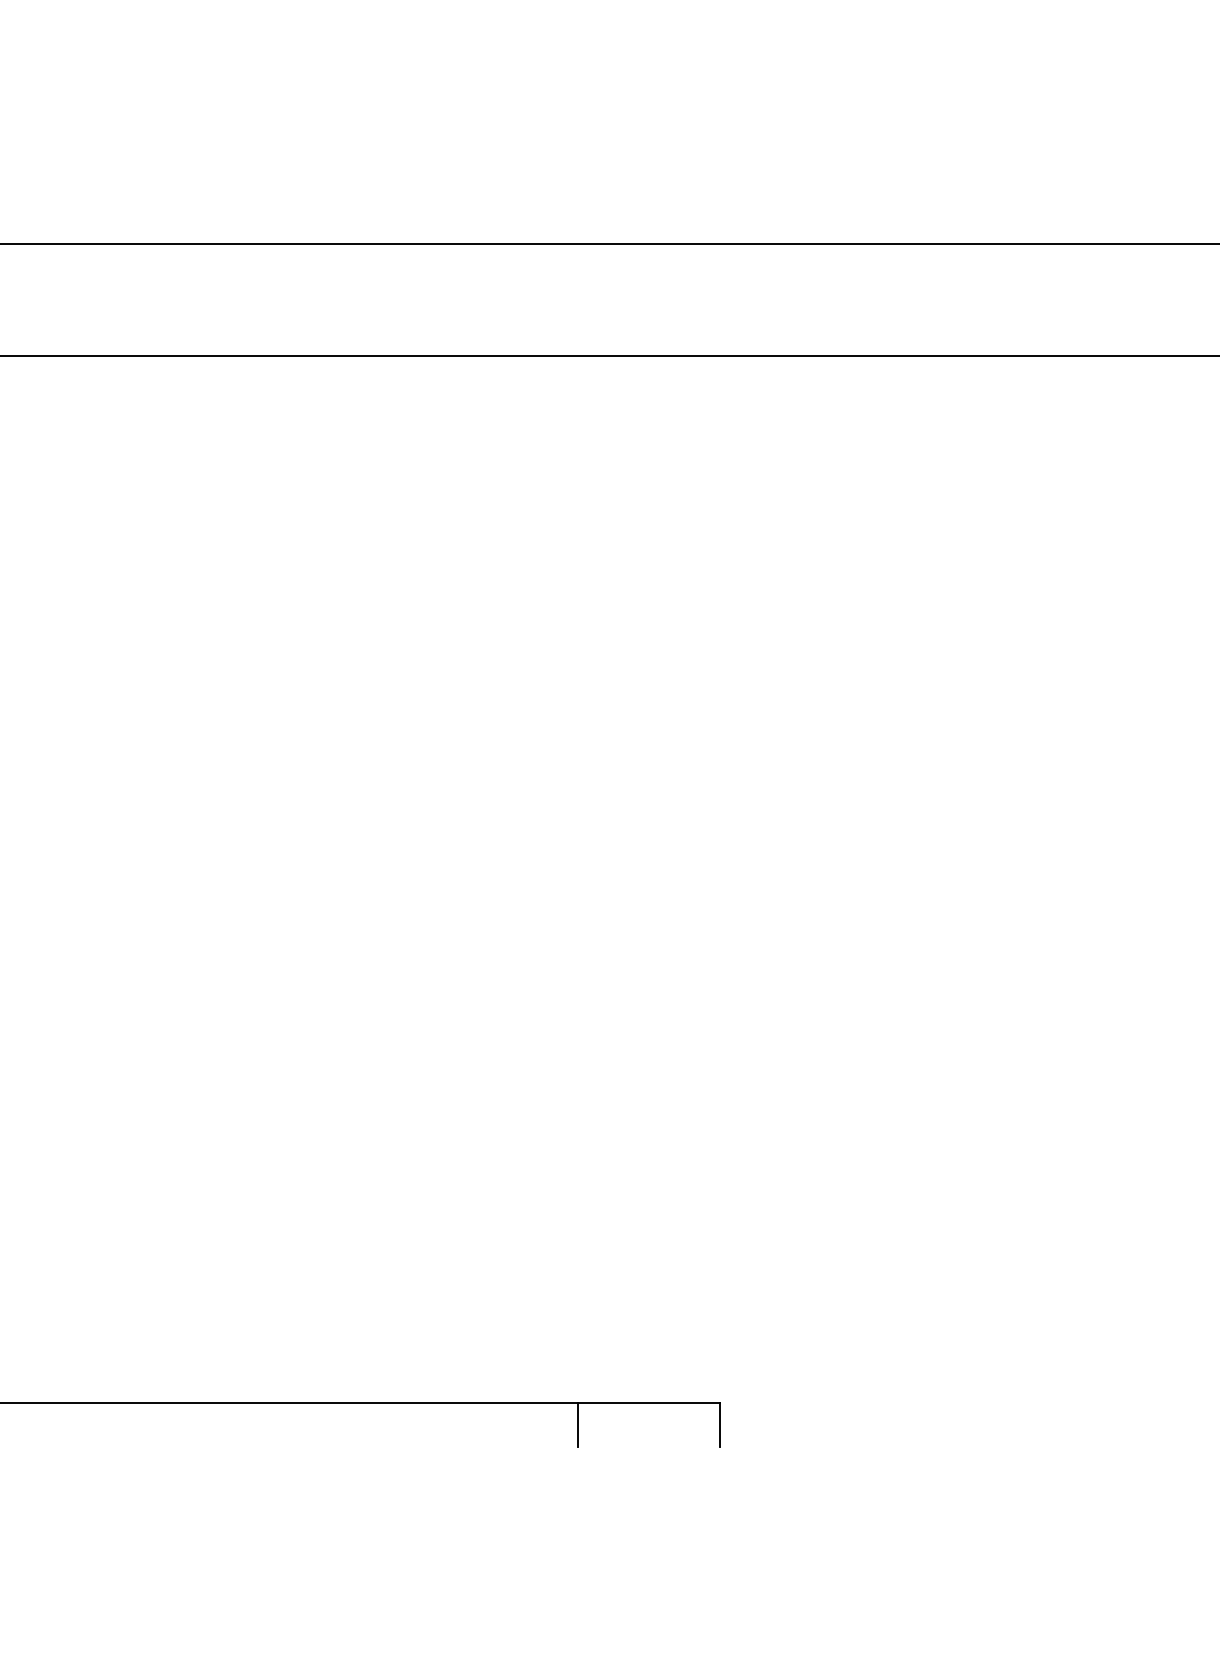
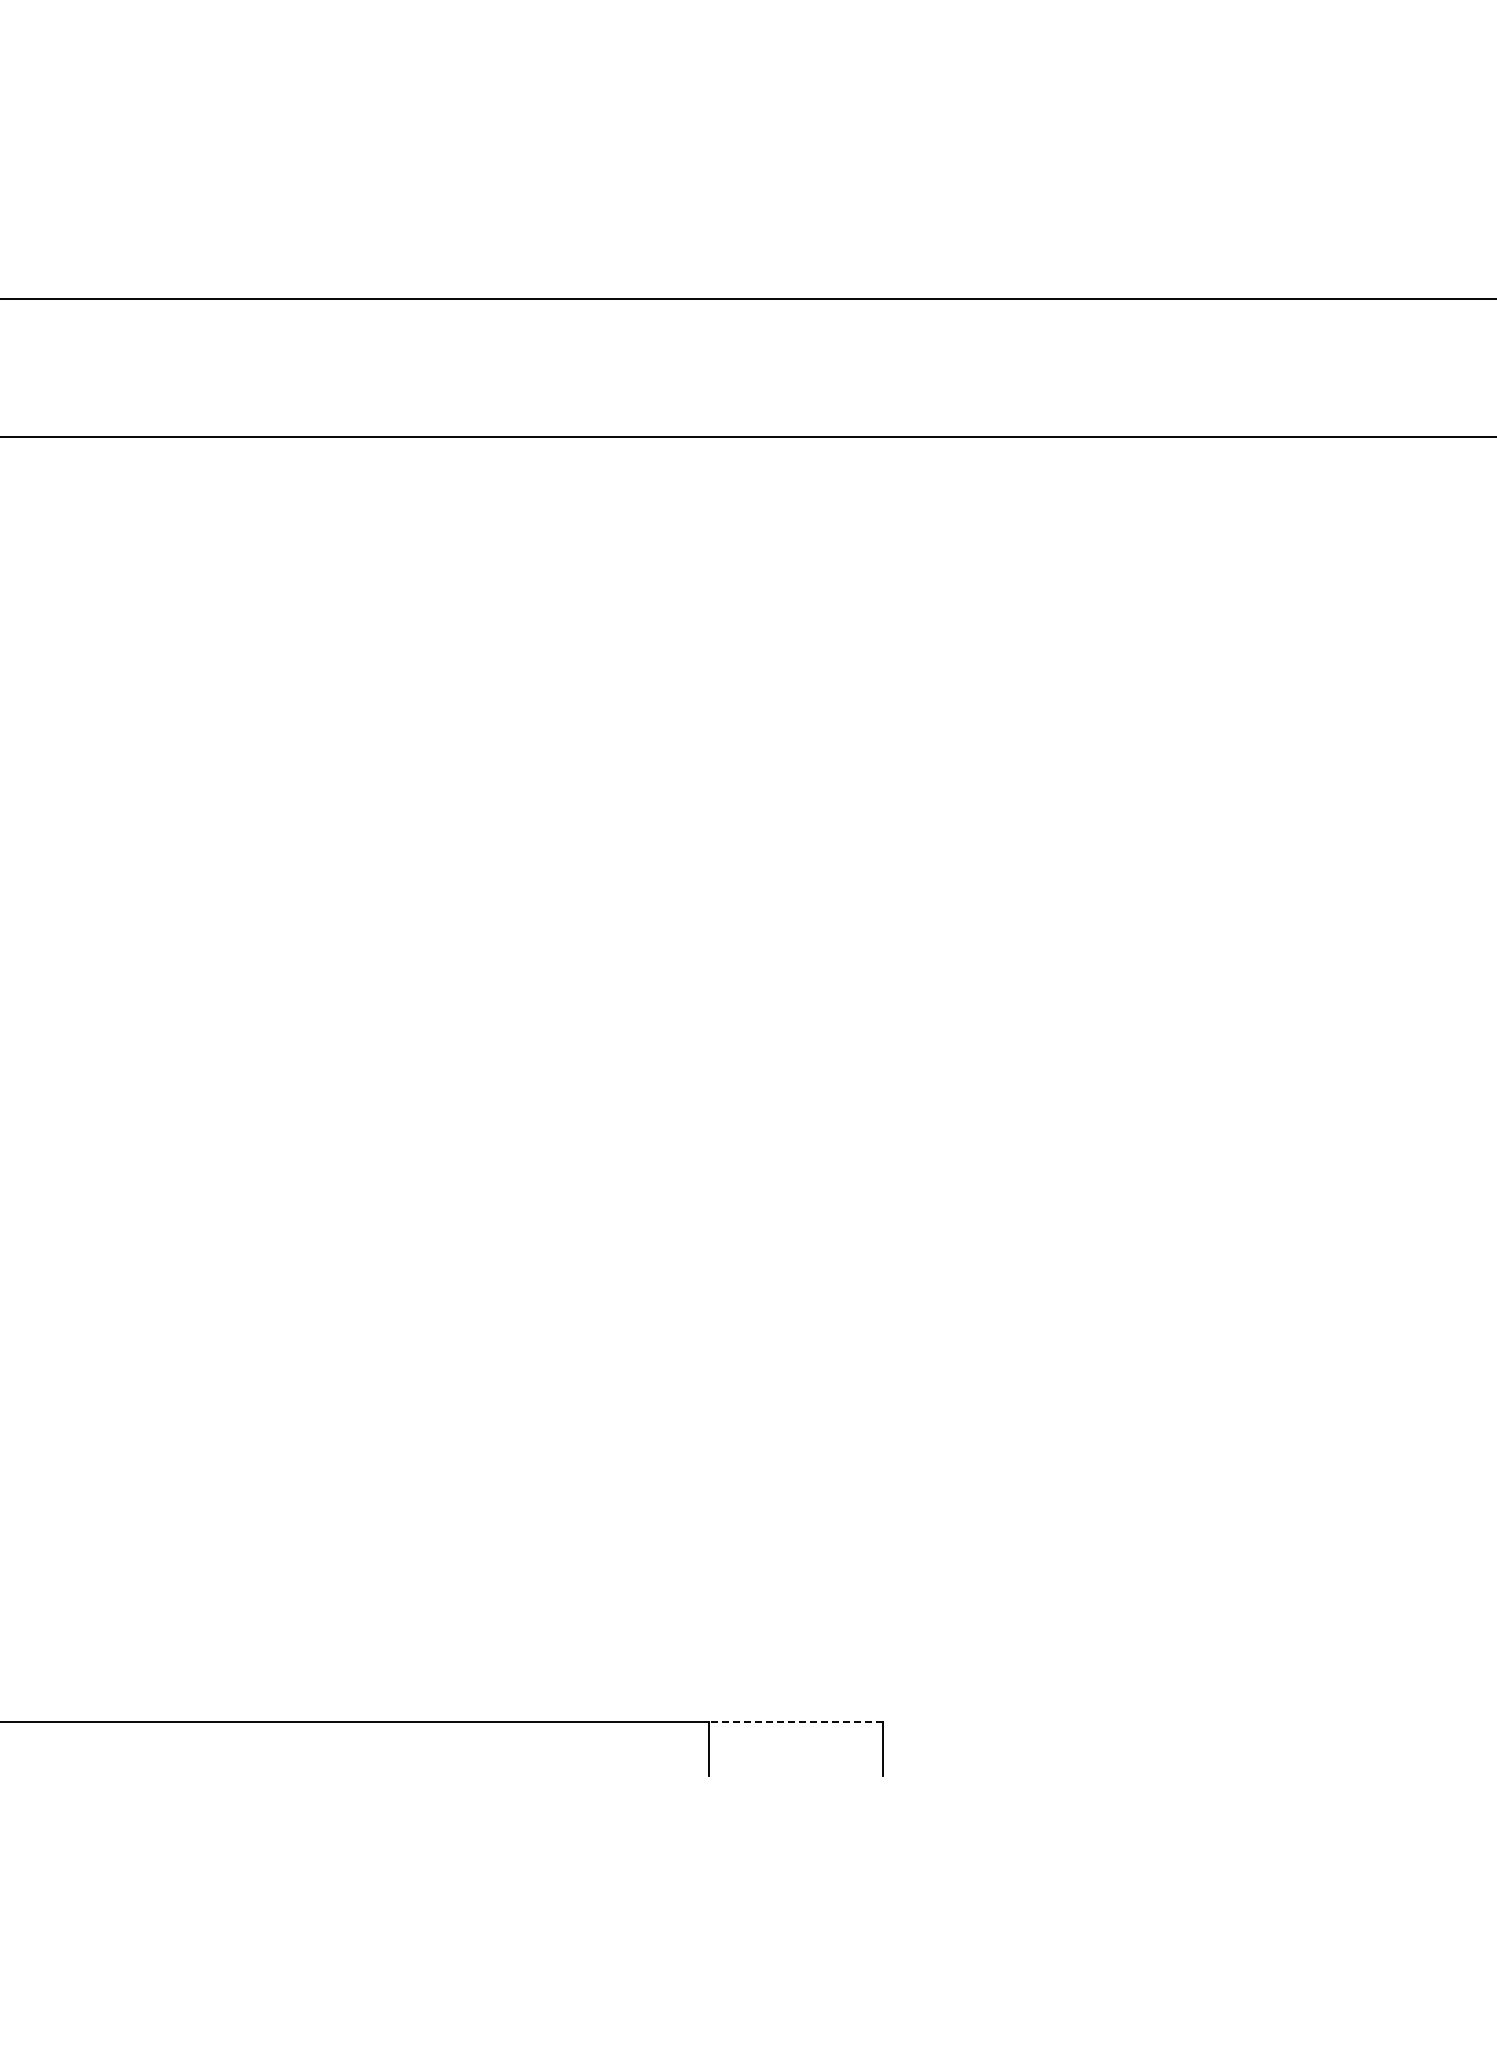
line: (649, 1403) -> (796, 1722), solid -> dashed

